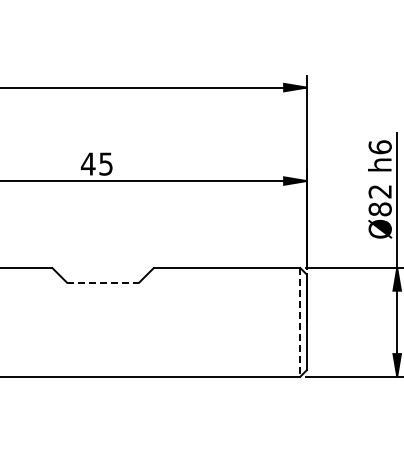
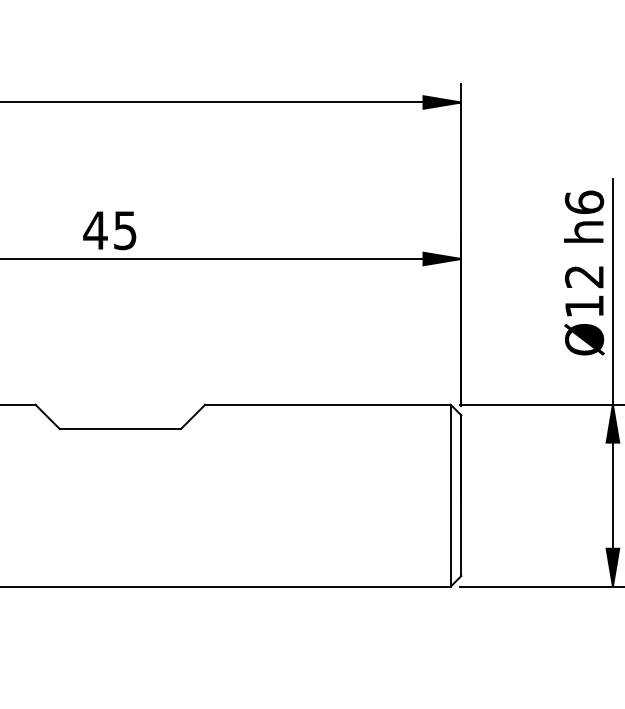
text: (379, 209) -> (583, 306), Ø82 -> Ø12
line: (103, 282) -> (121, 428), dashed -> solid
line: (300, 322) -> (450, 495), dashed -> solid

